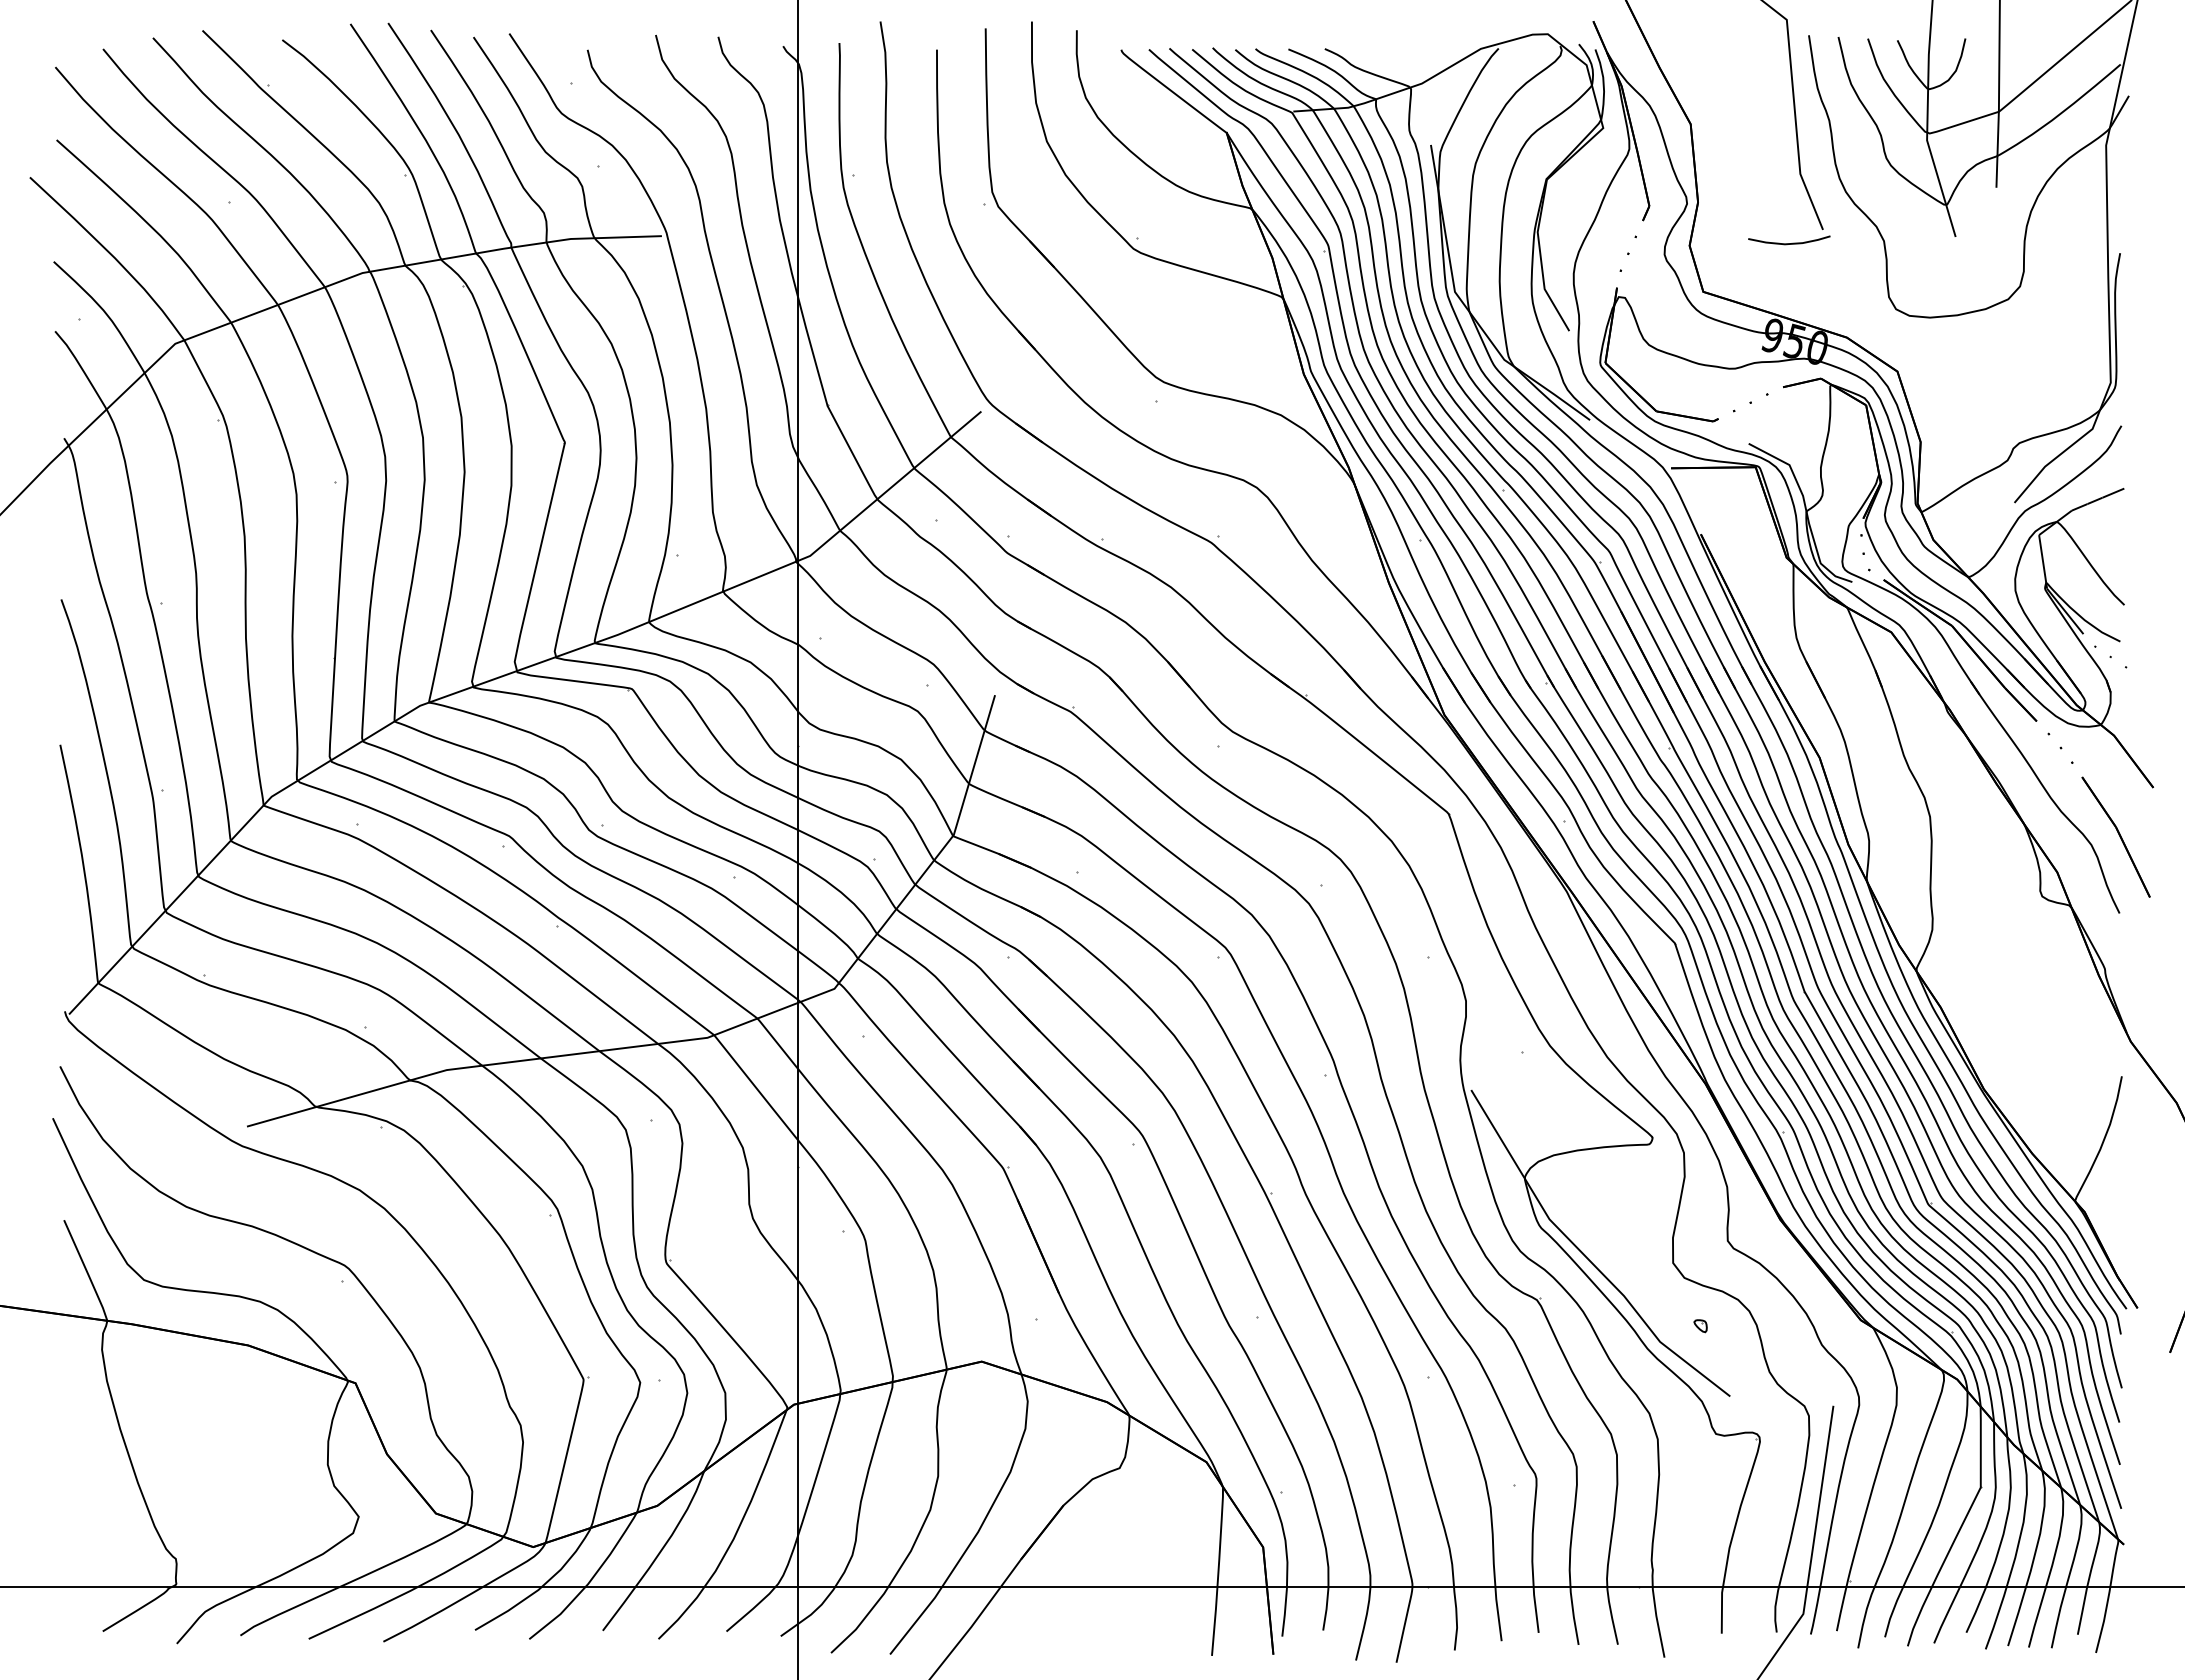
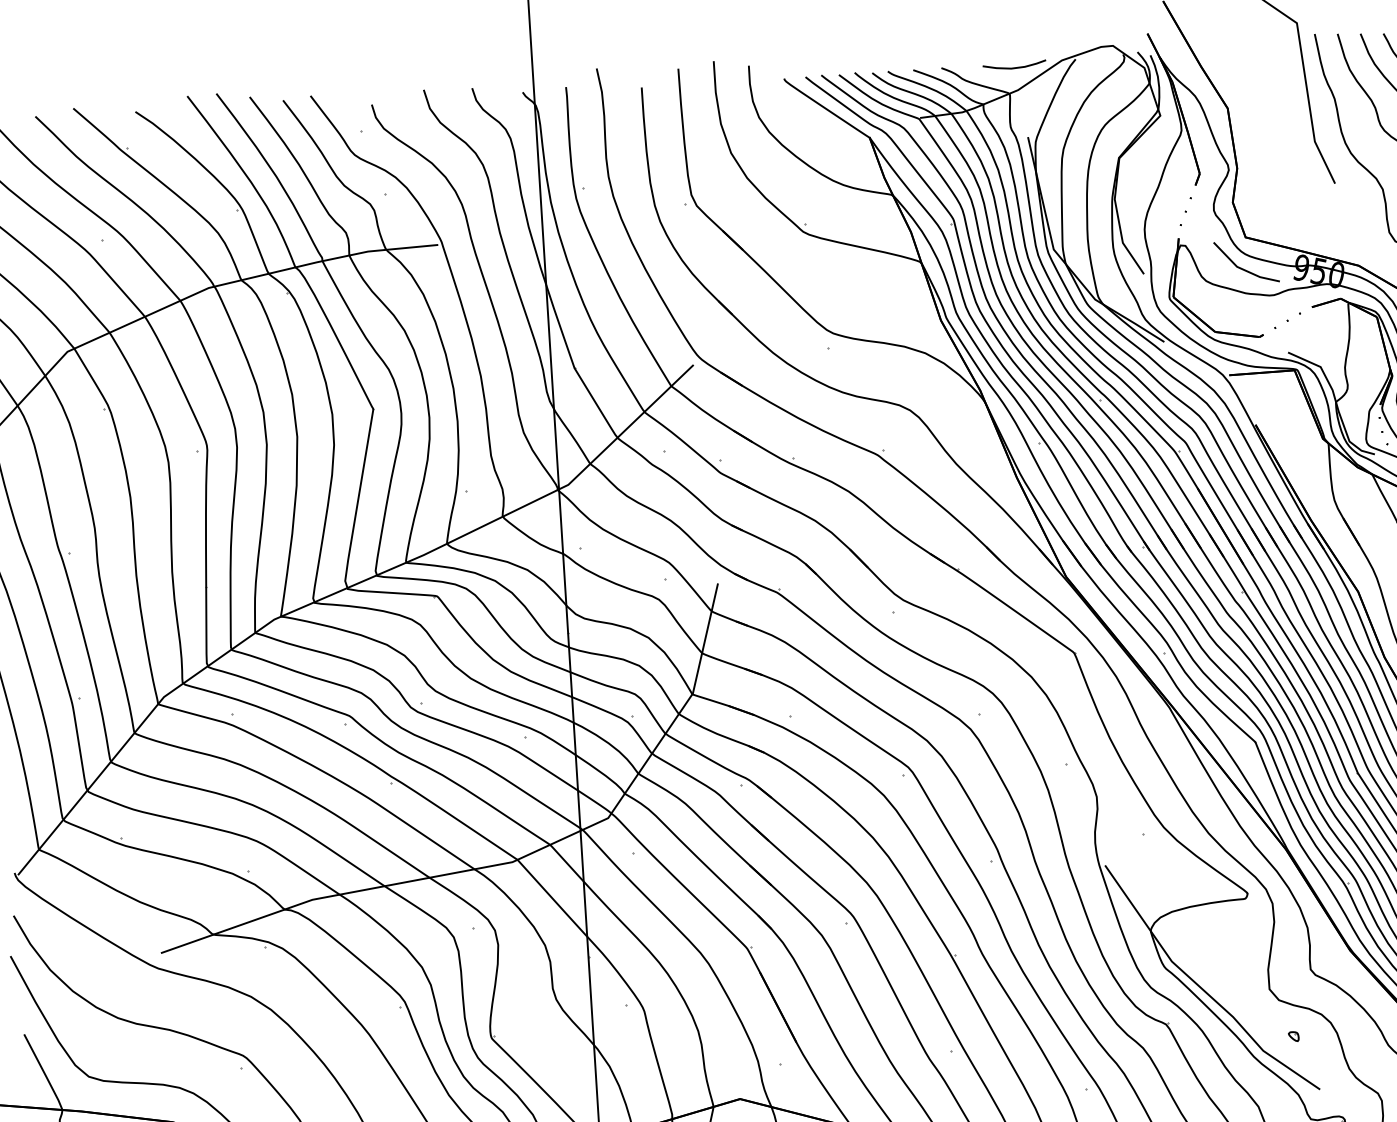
curve: (1789, 243) -> (1014, 67), moved
line: (1698, 332) -> (1243, 269), added

